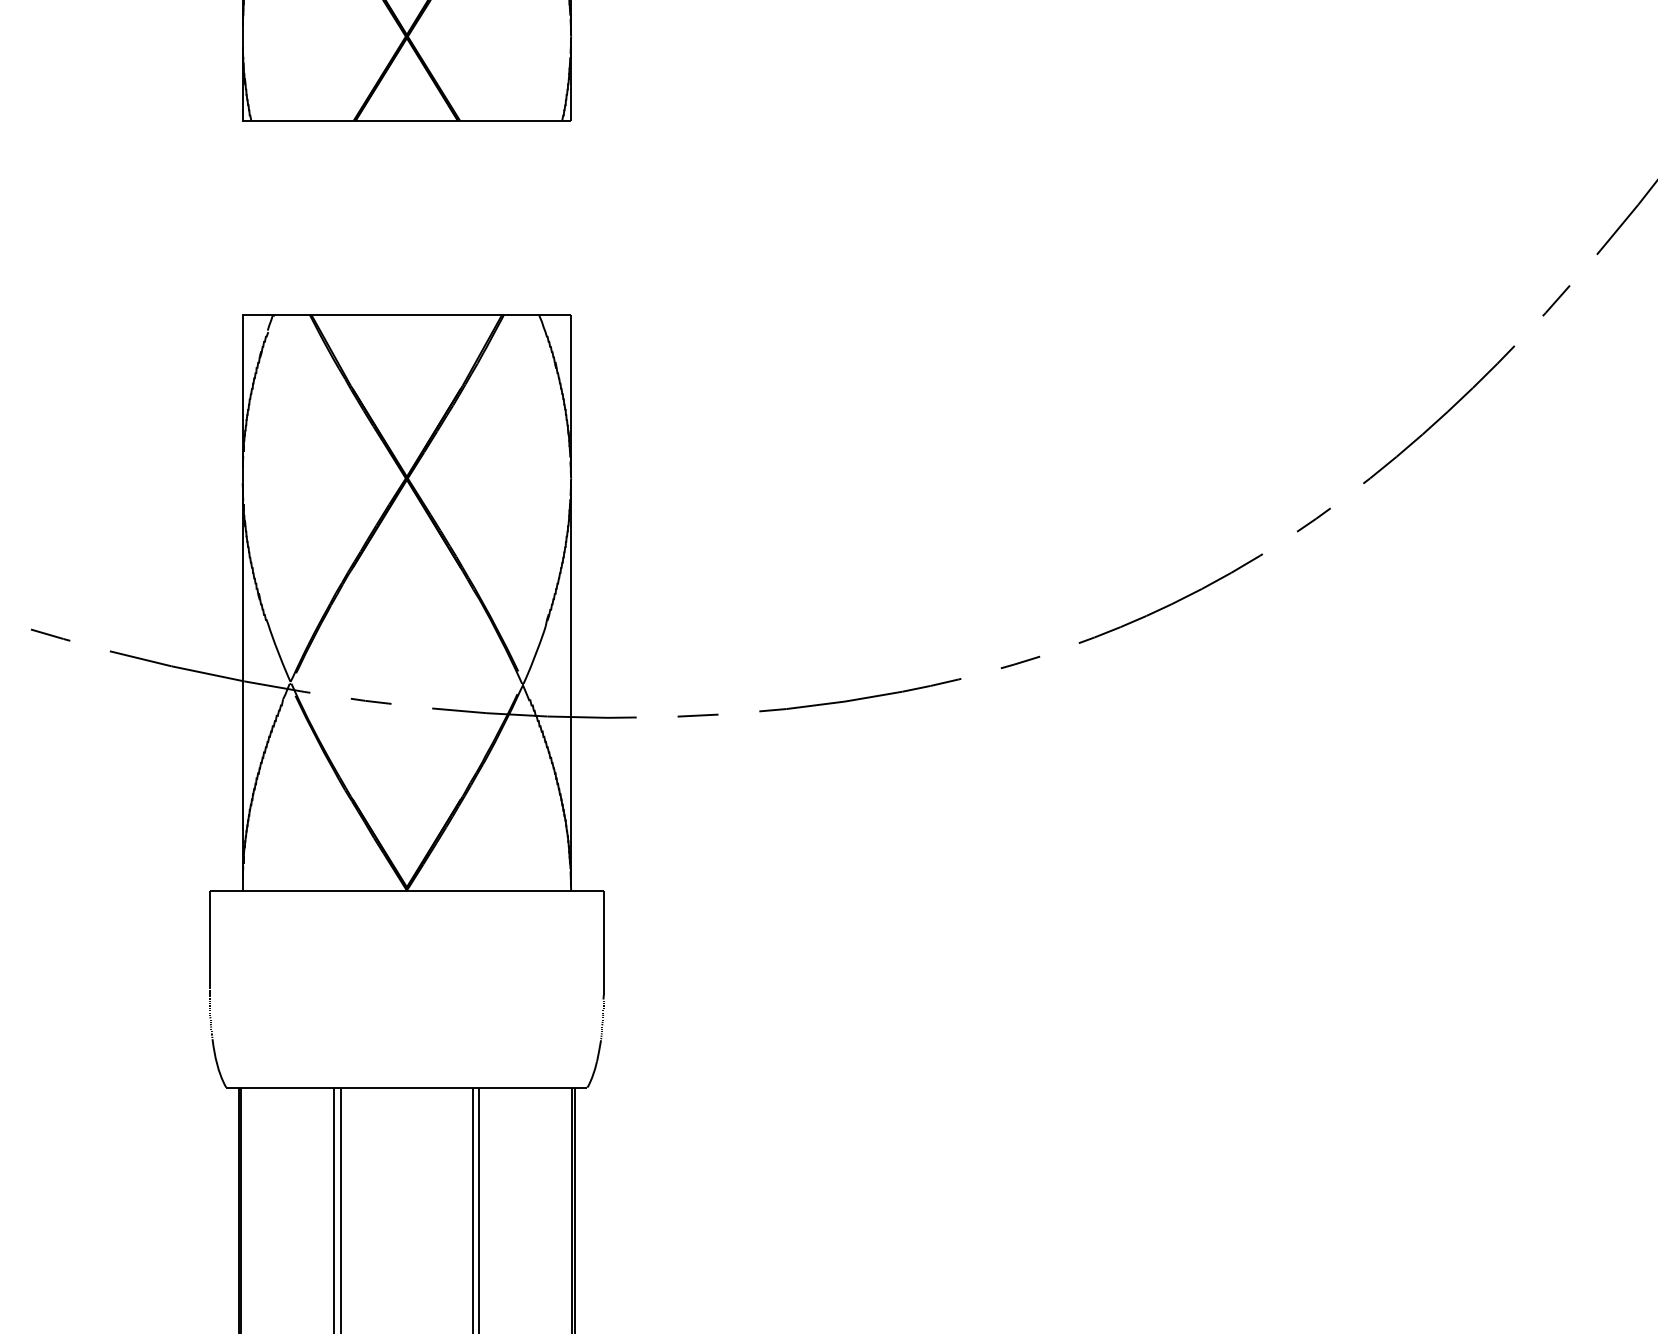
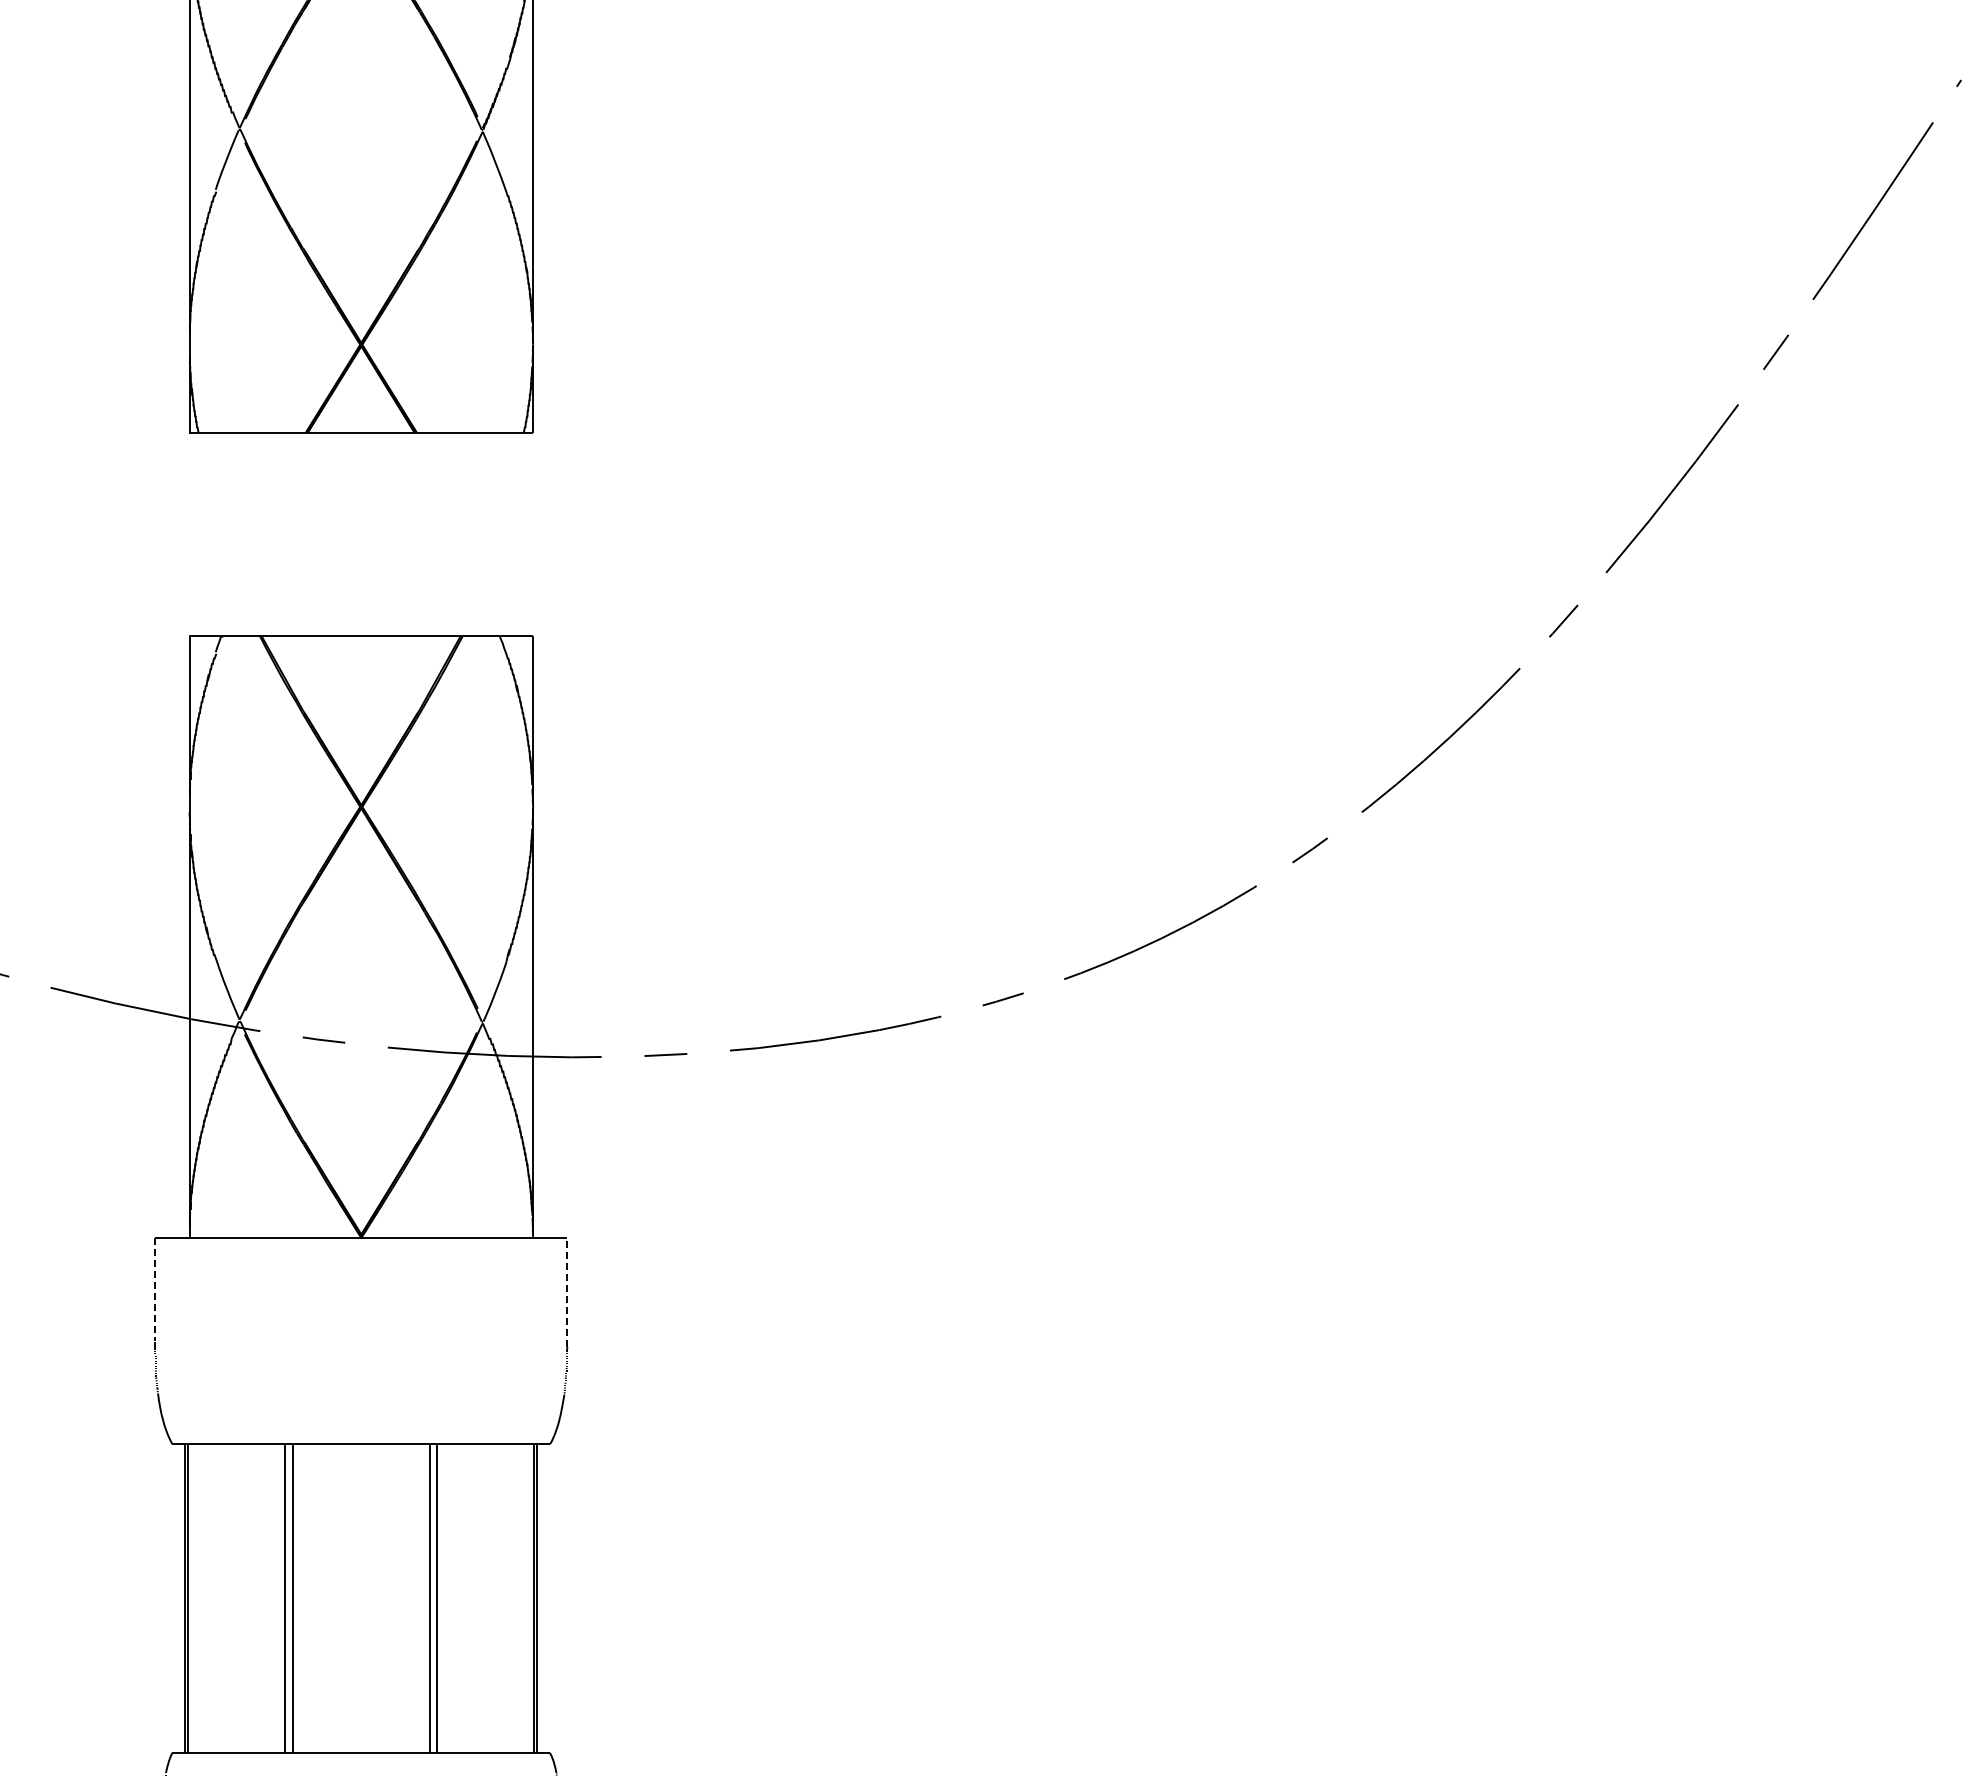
line: (210, 939) -> (155, 1289), solid -> dashed
line: (603, 942) -> (567, 1292), solid -> dashed

